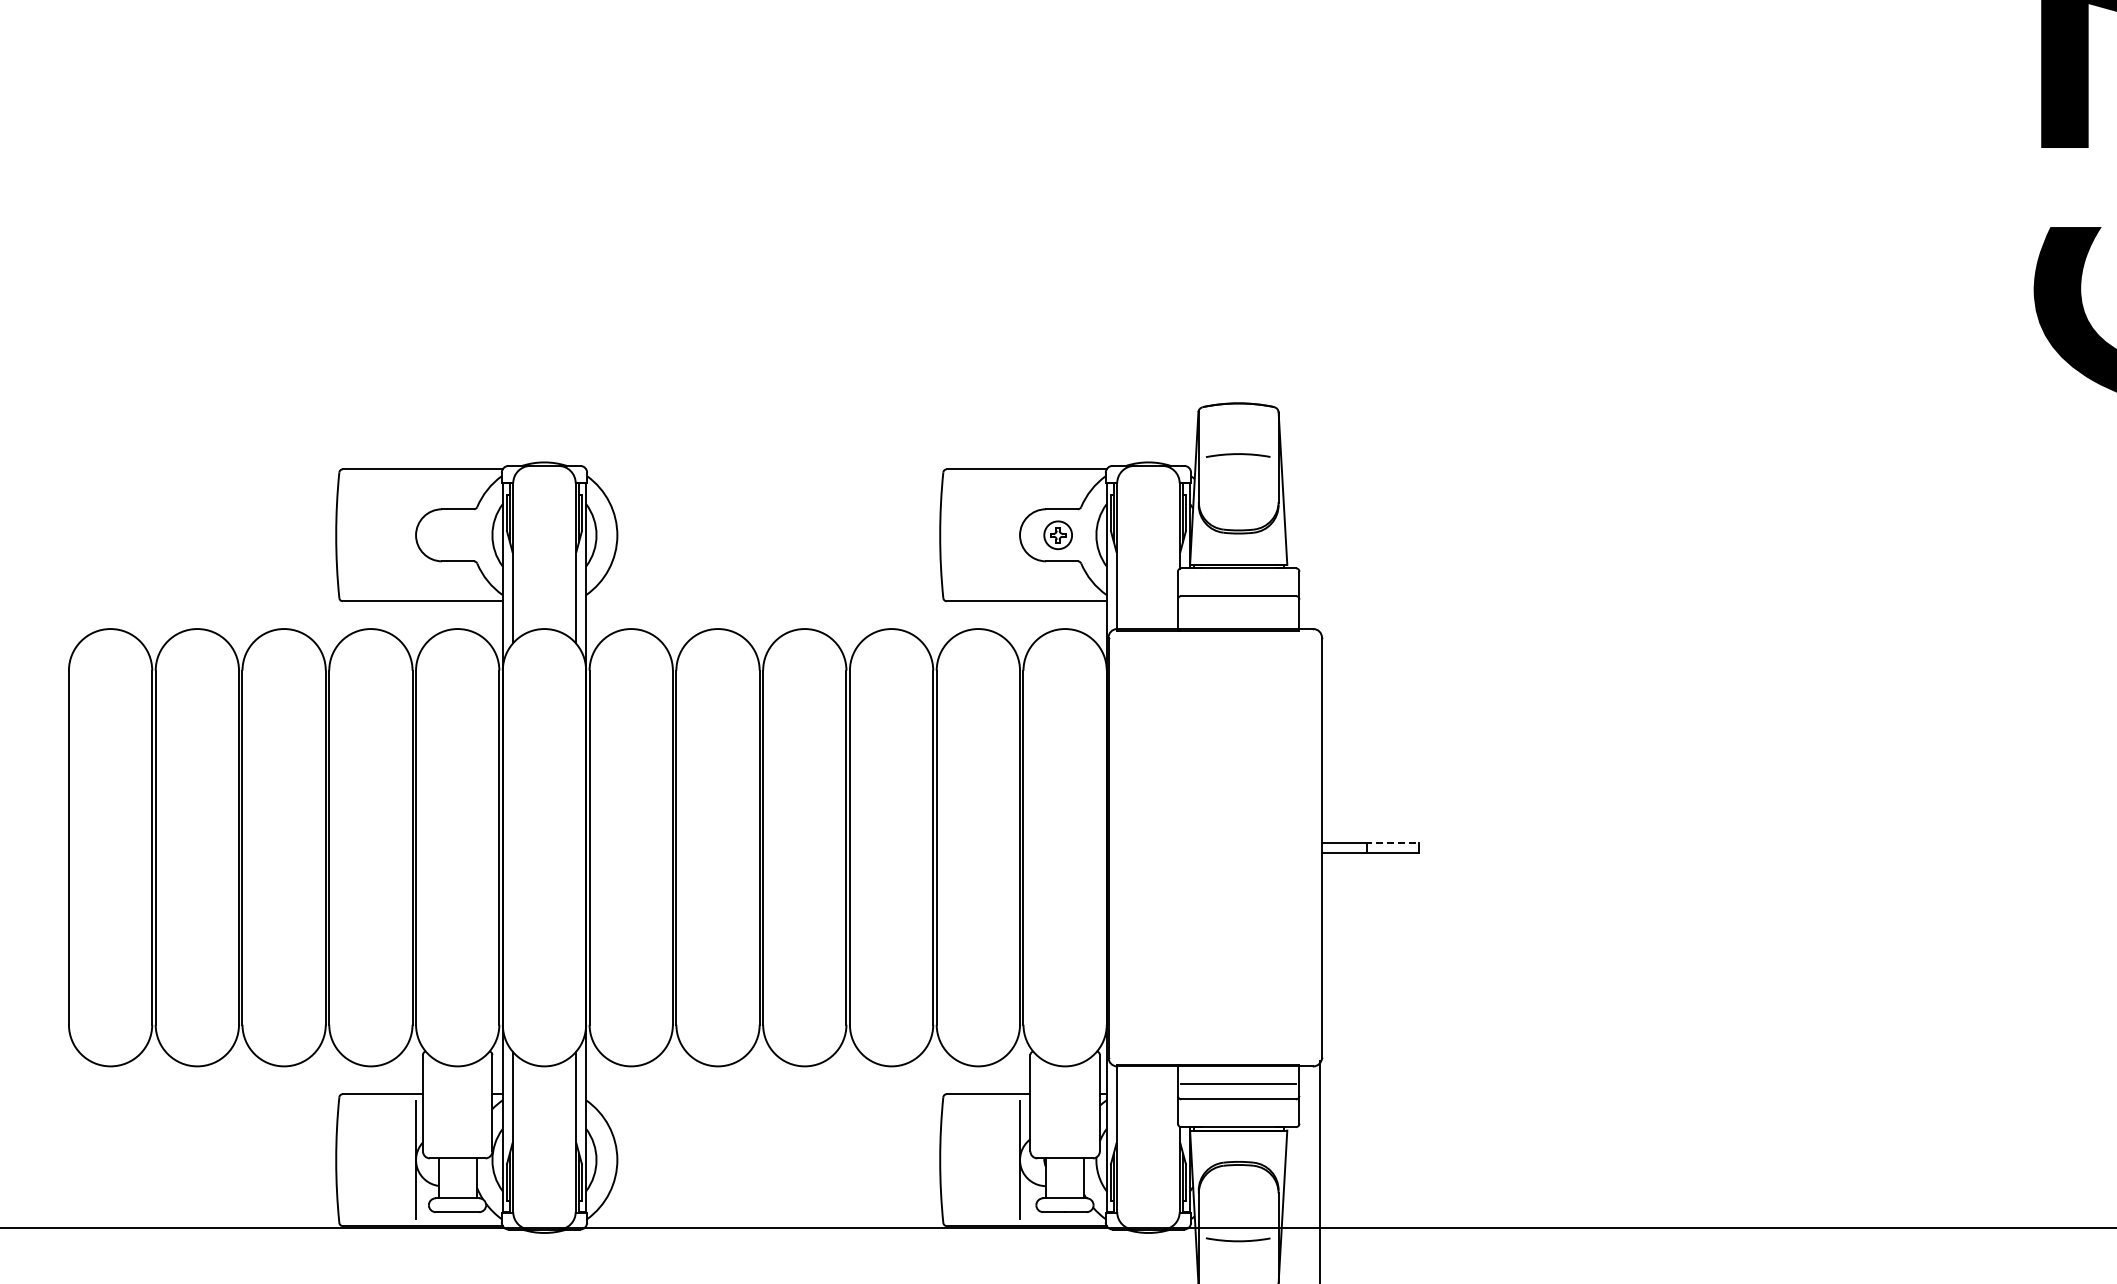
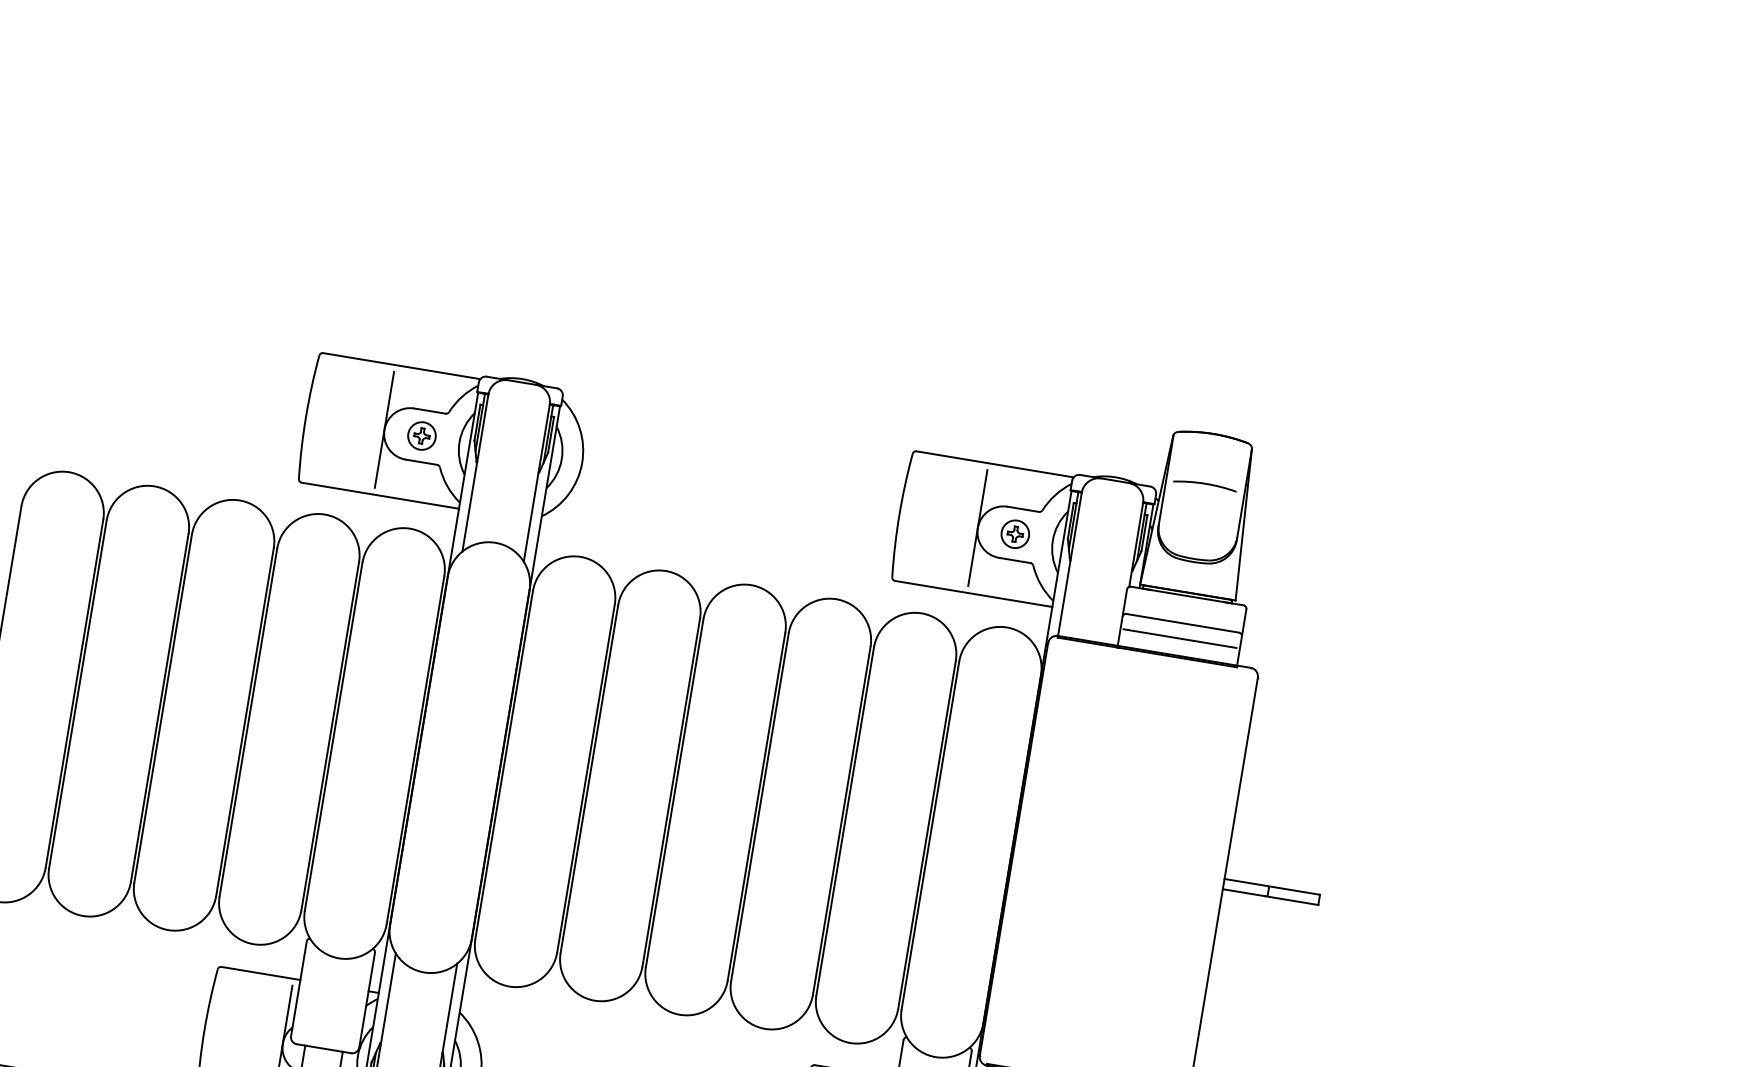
line: (416, 535) -> (384, 430), added
part: (453, 535) -> (421, 436), added
line: (1020, 535) -> (978, 528), added
line: (1238, 611) -> (1180, 638), added
line: (1392, 842) -> (1293, 890), dashed -> solid

